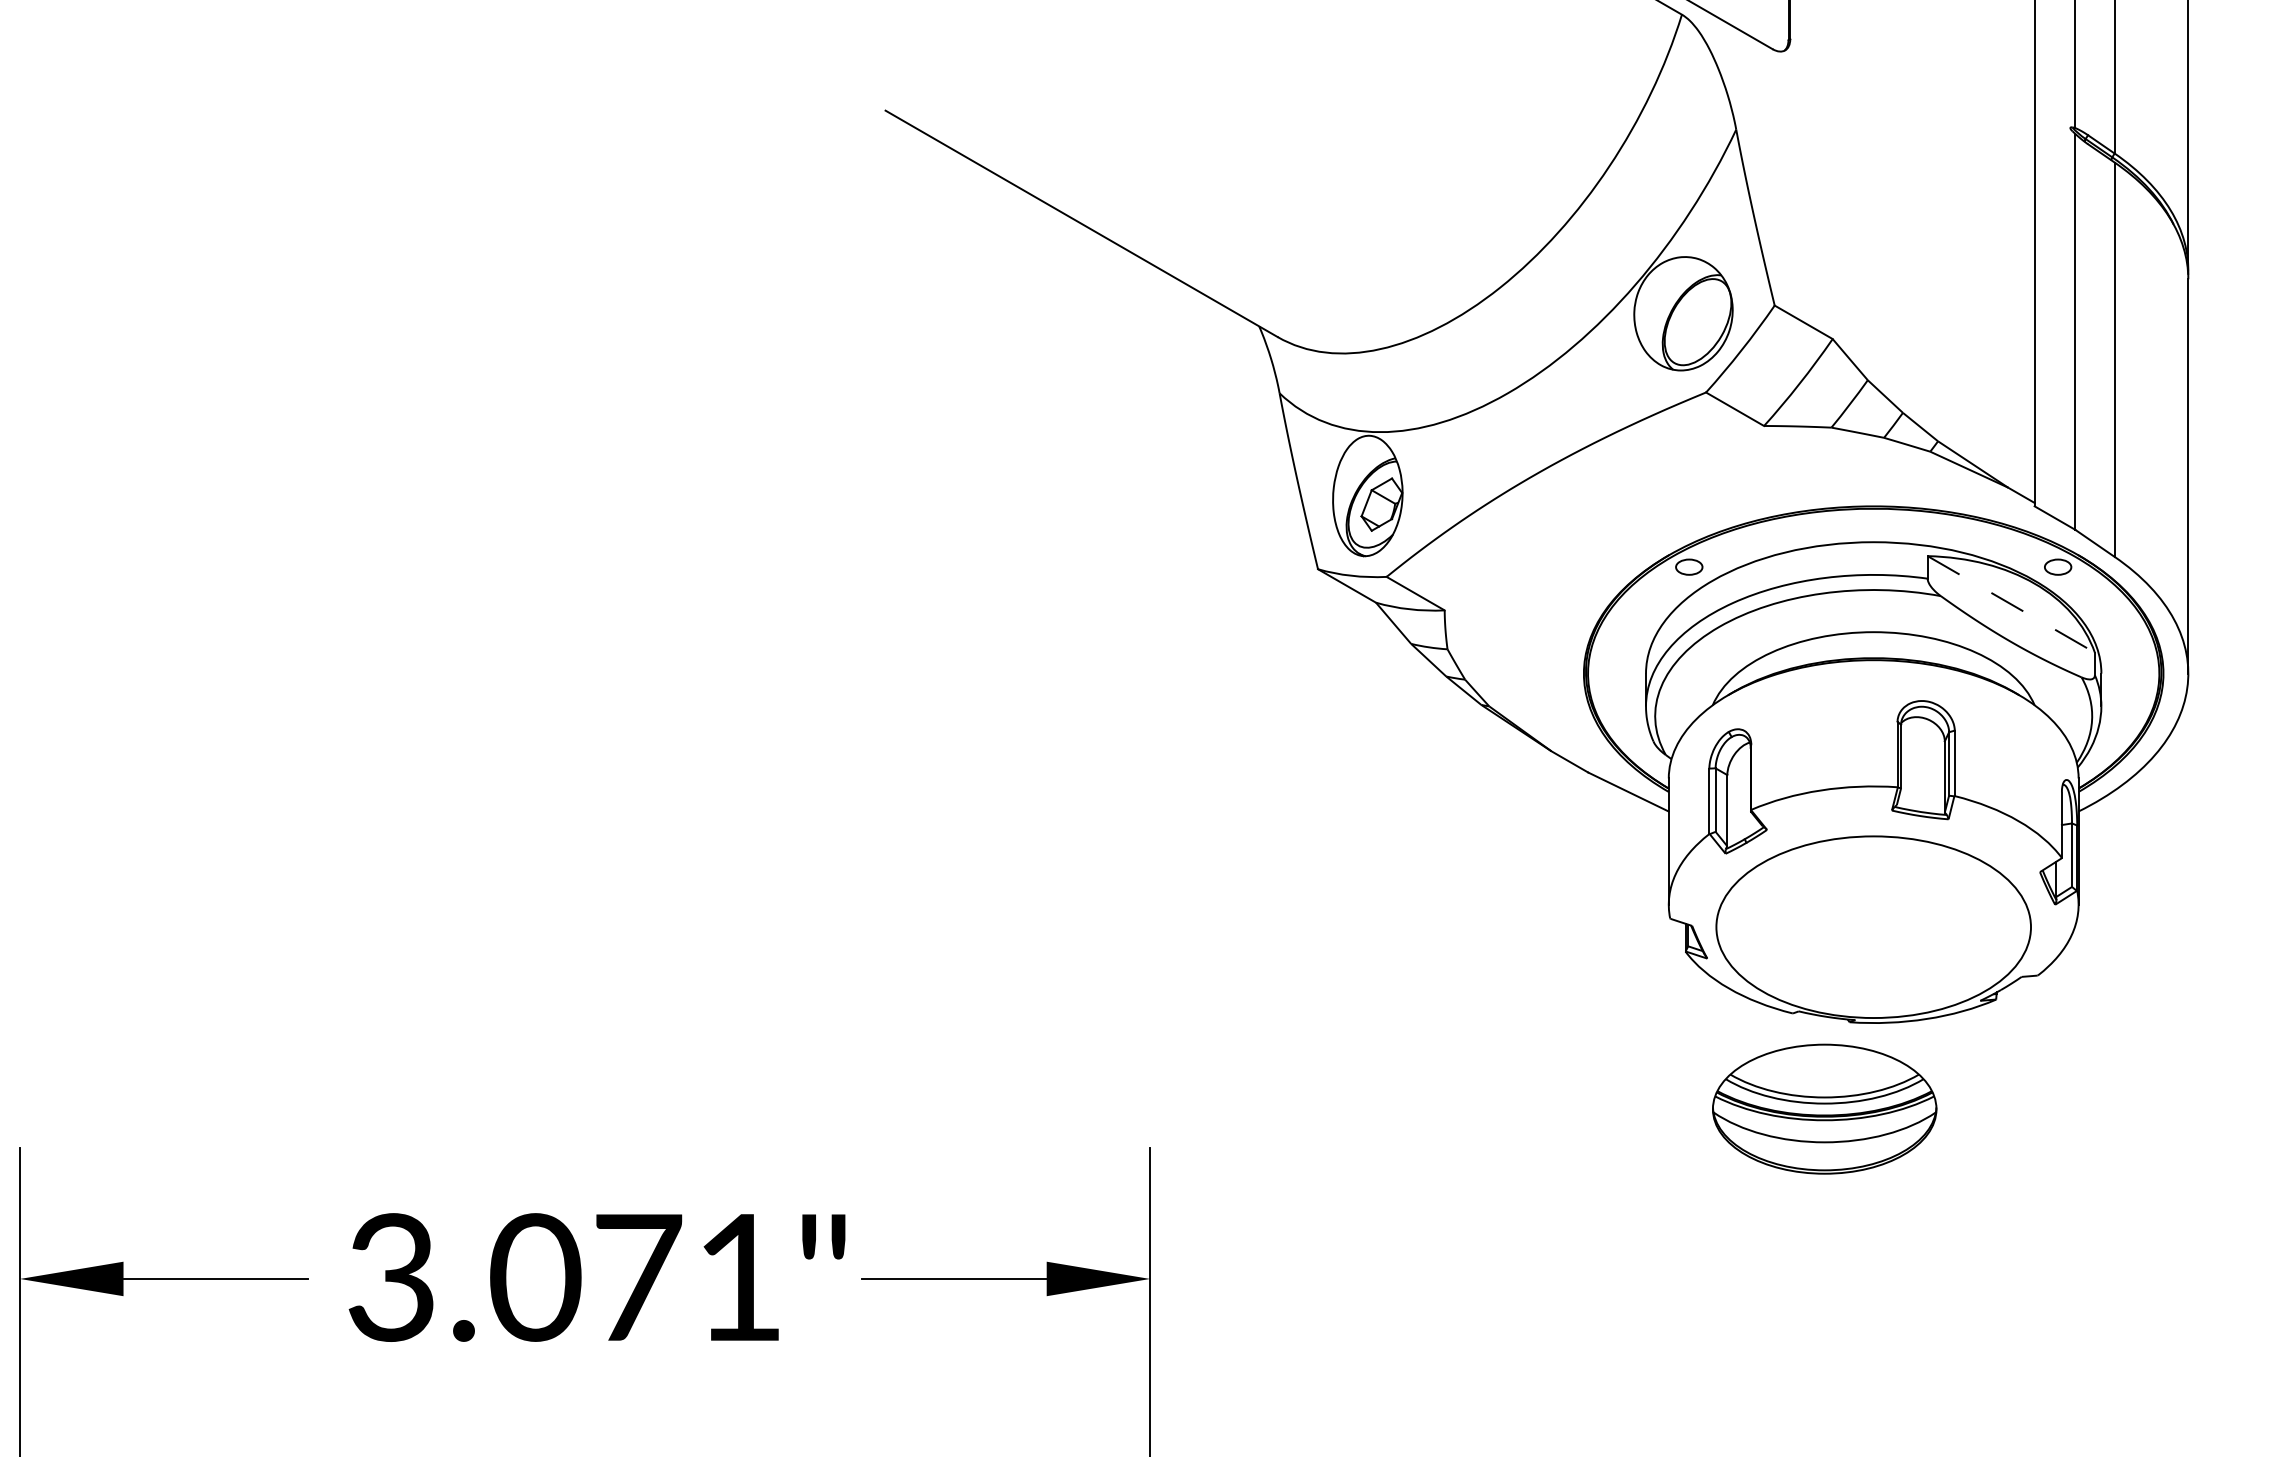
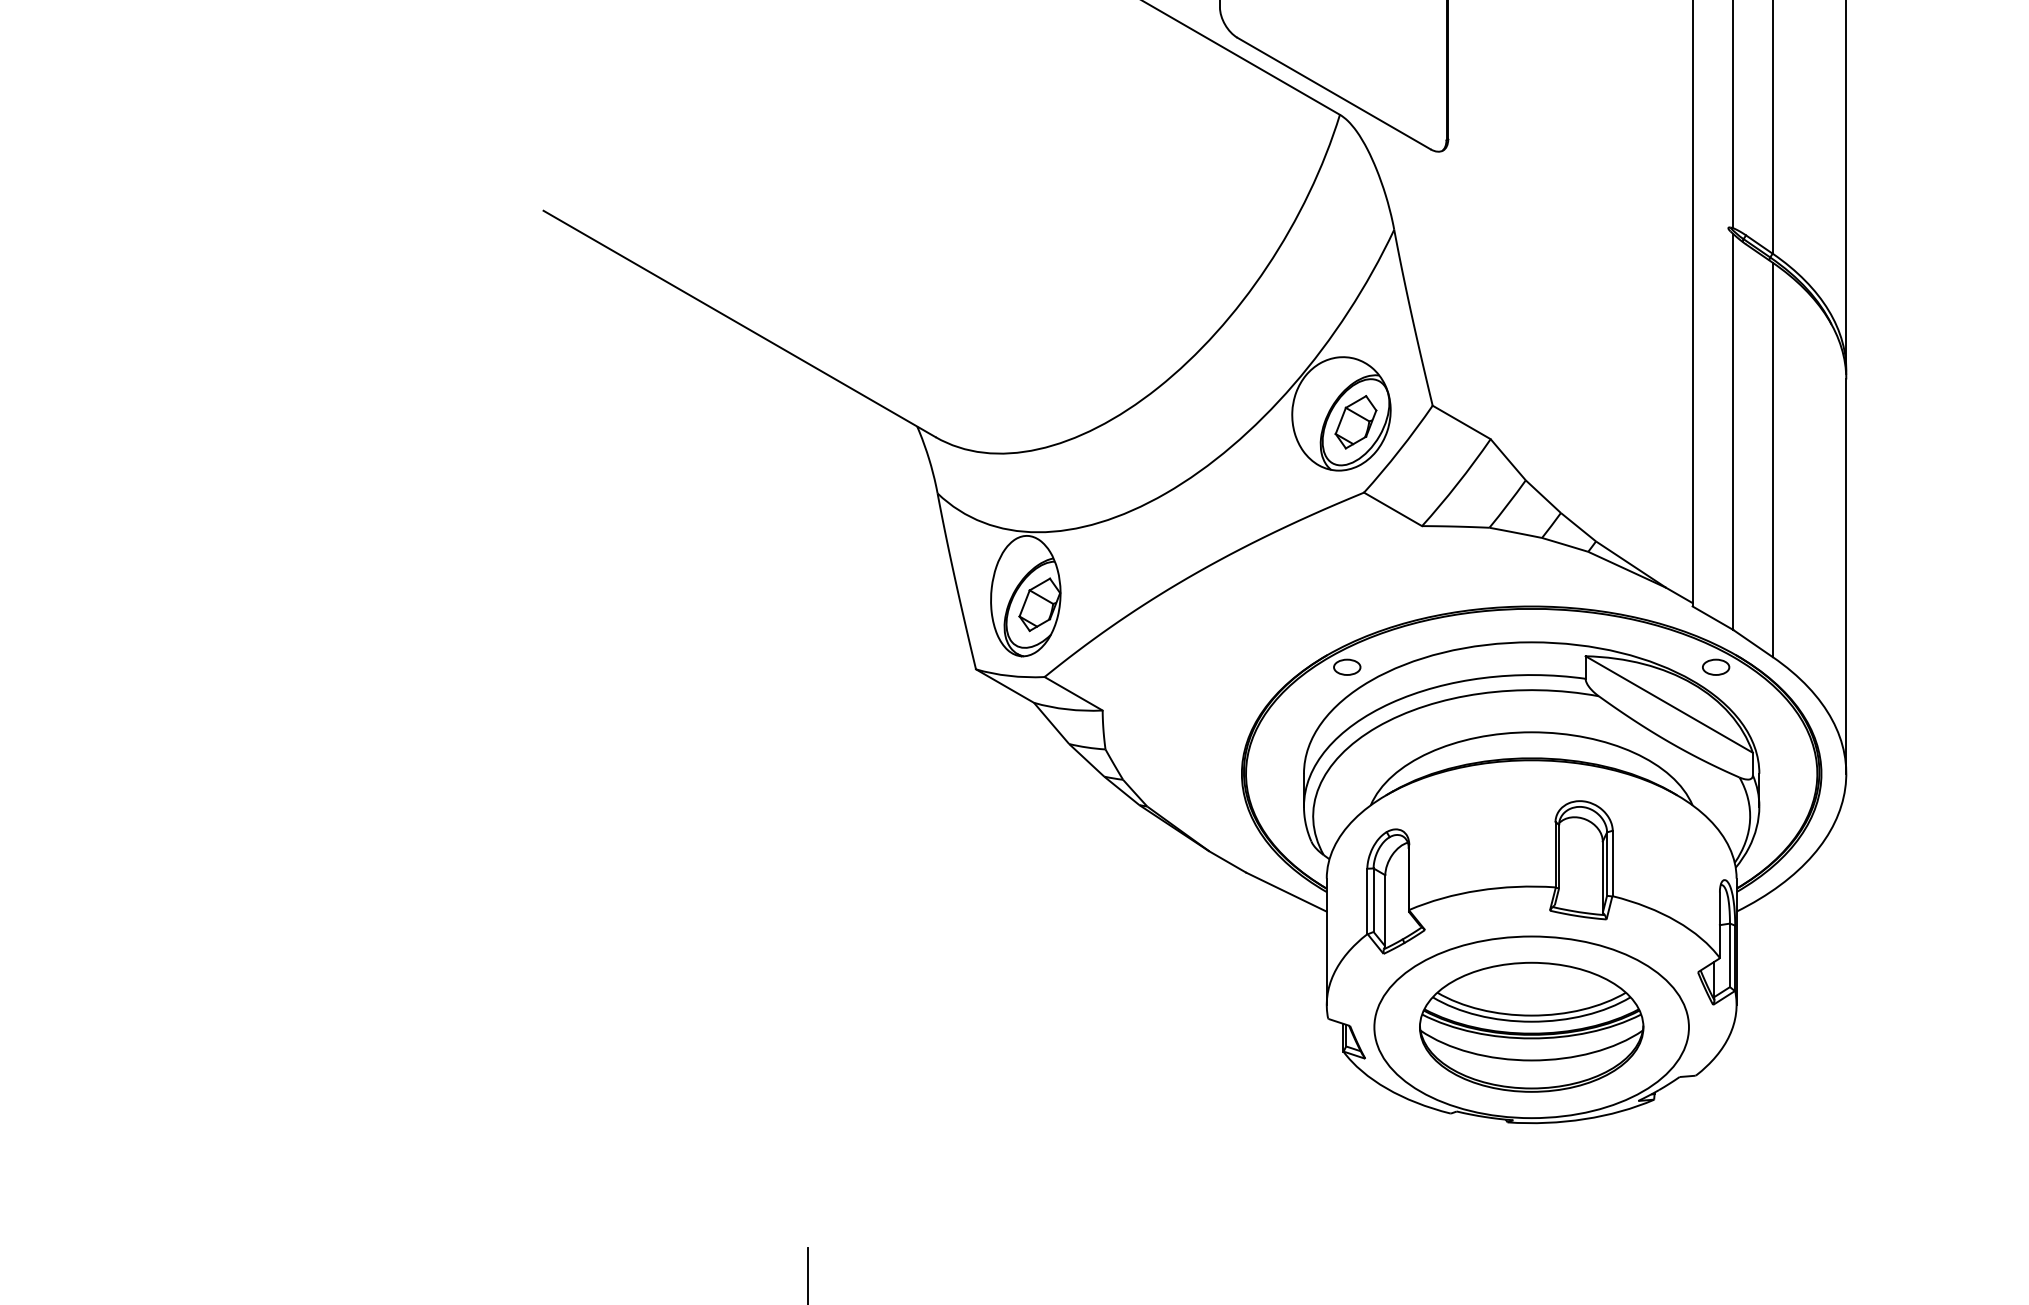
part: (1697, 321) -> (1355, 421), added
line: (2011, 604) -> (1669, 704), dashed -> solid
part: (1824, 1108) -> (1531, 1026), moved

